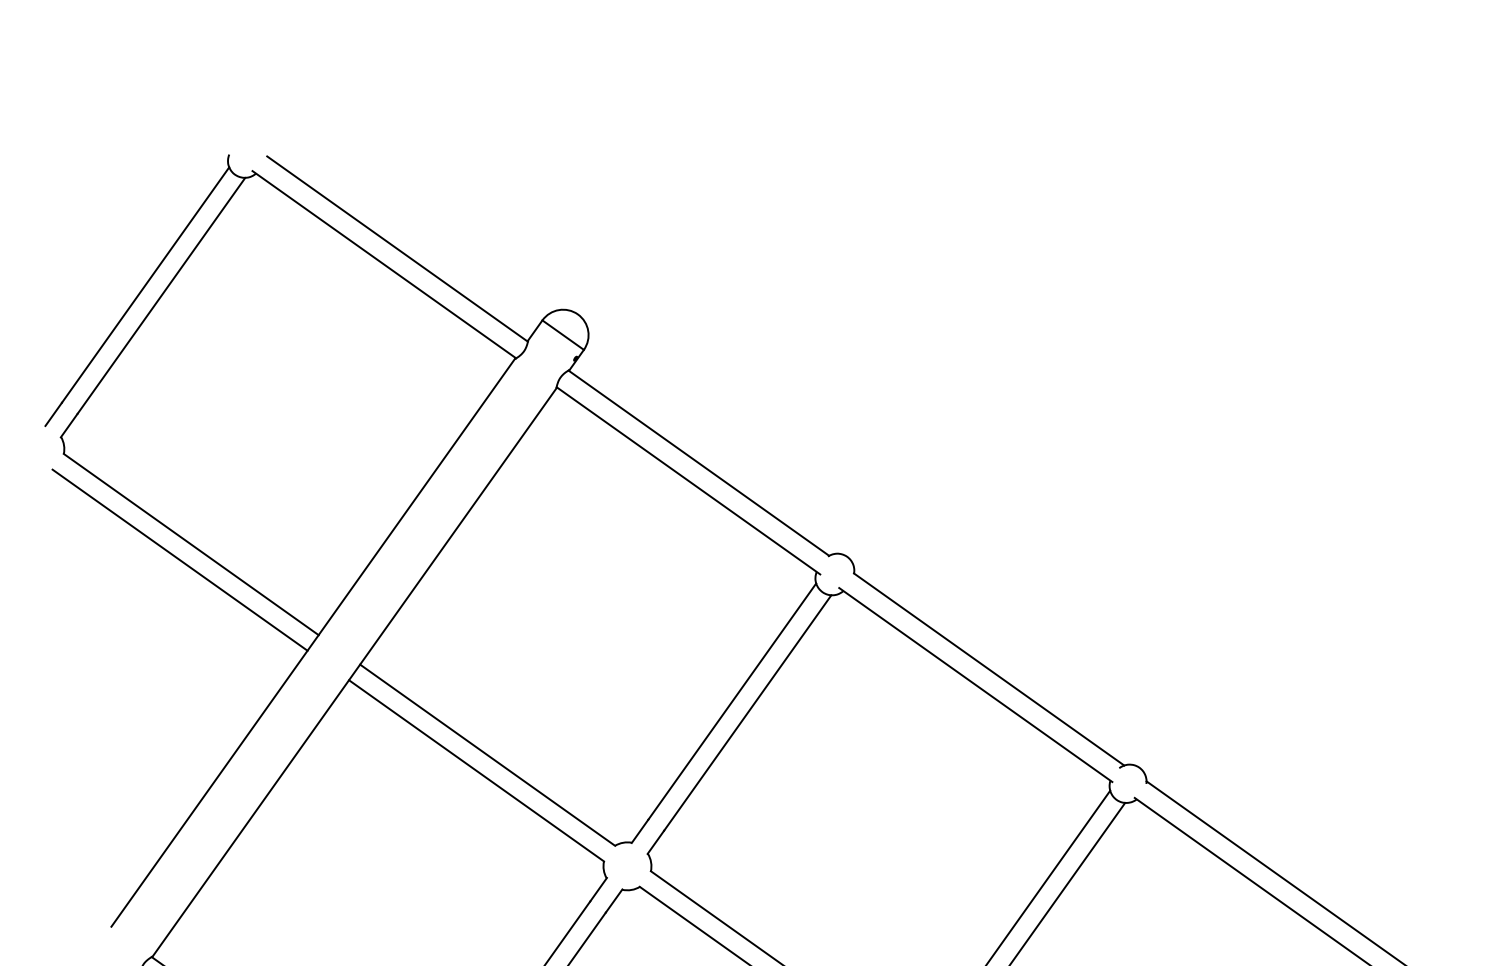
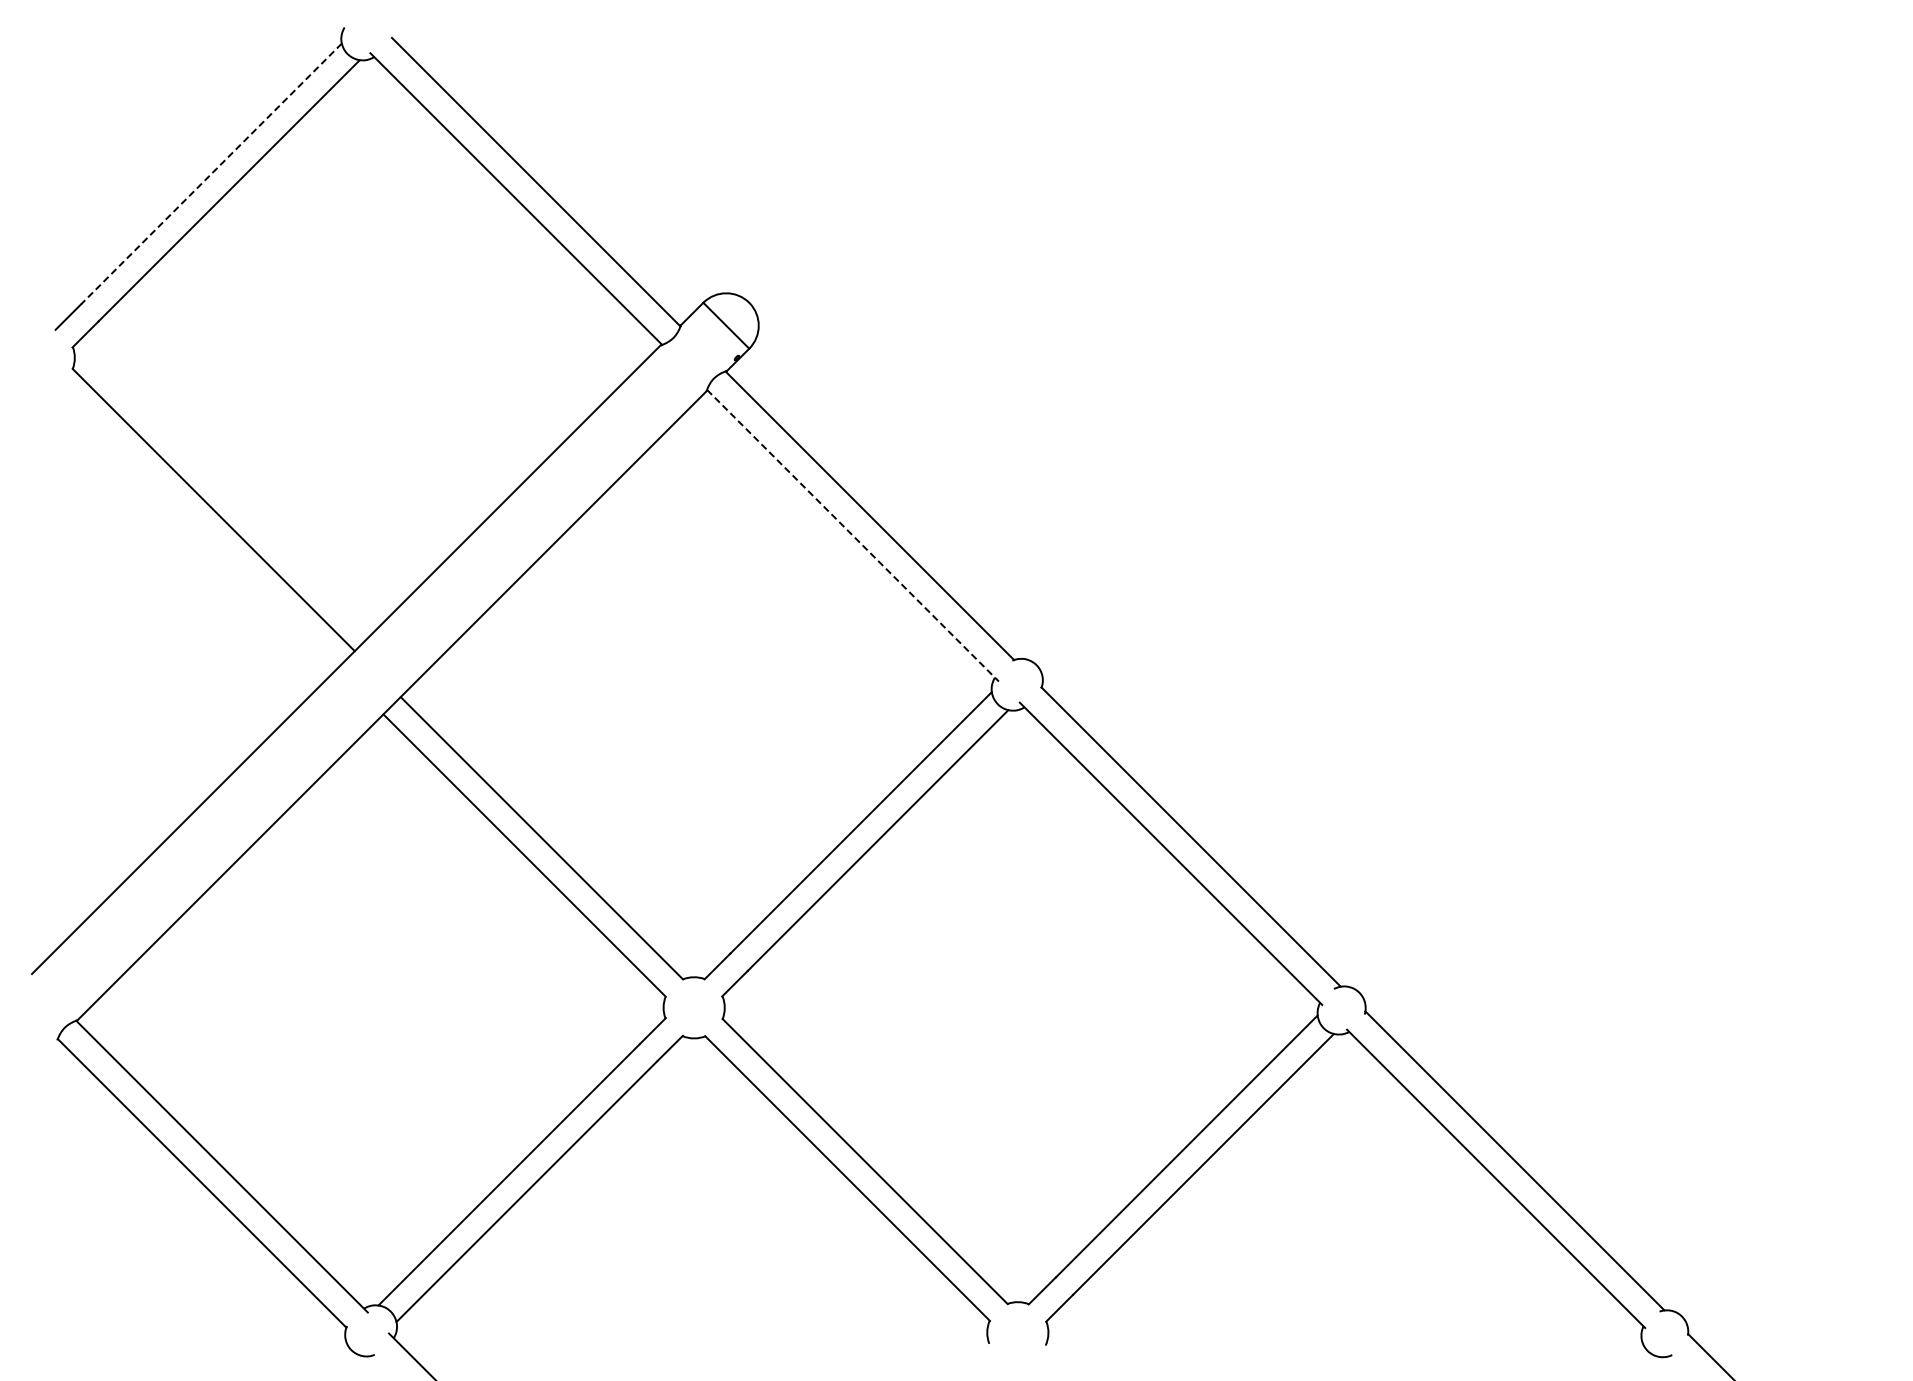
line: (145, 285) -> (211, 174), solid -> dashed
line: (688, 481) -> (853, 536), solid -> dashed
line: (180, 560) -> (196, 527), removed

